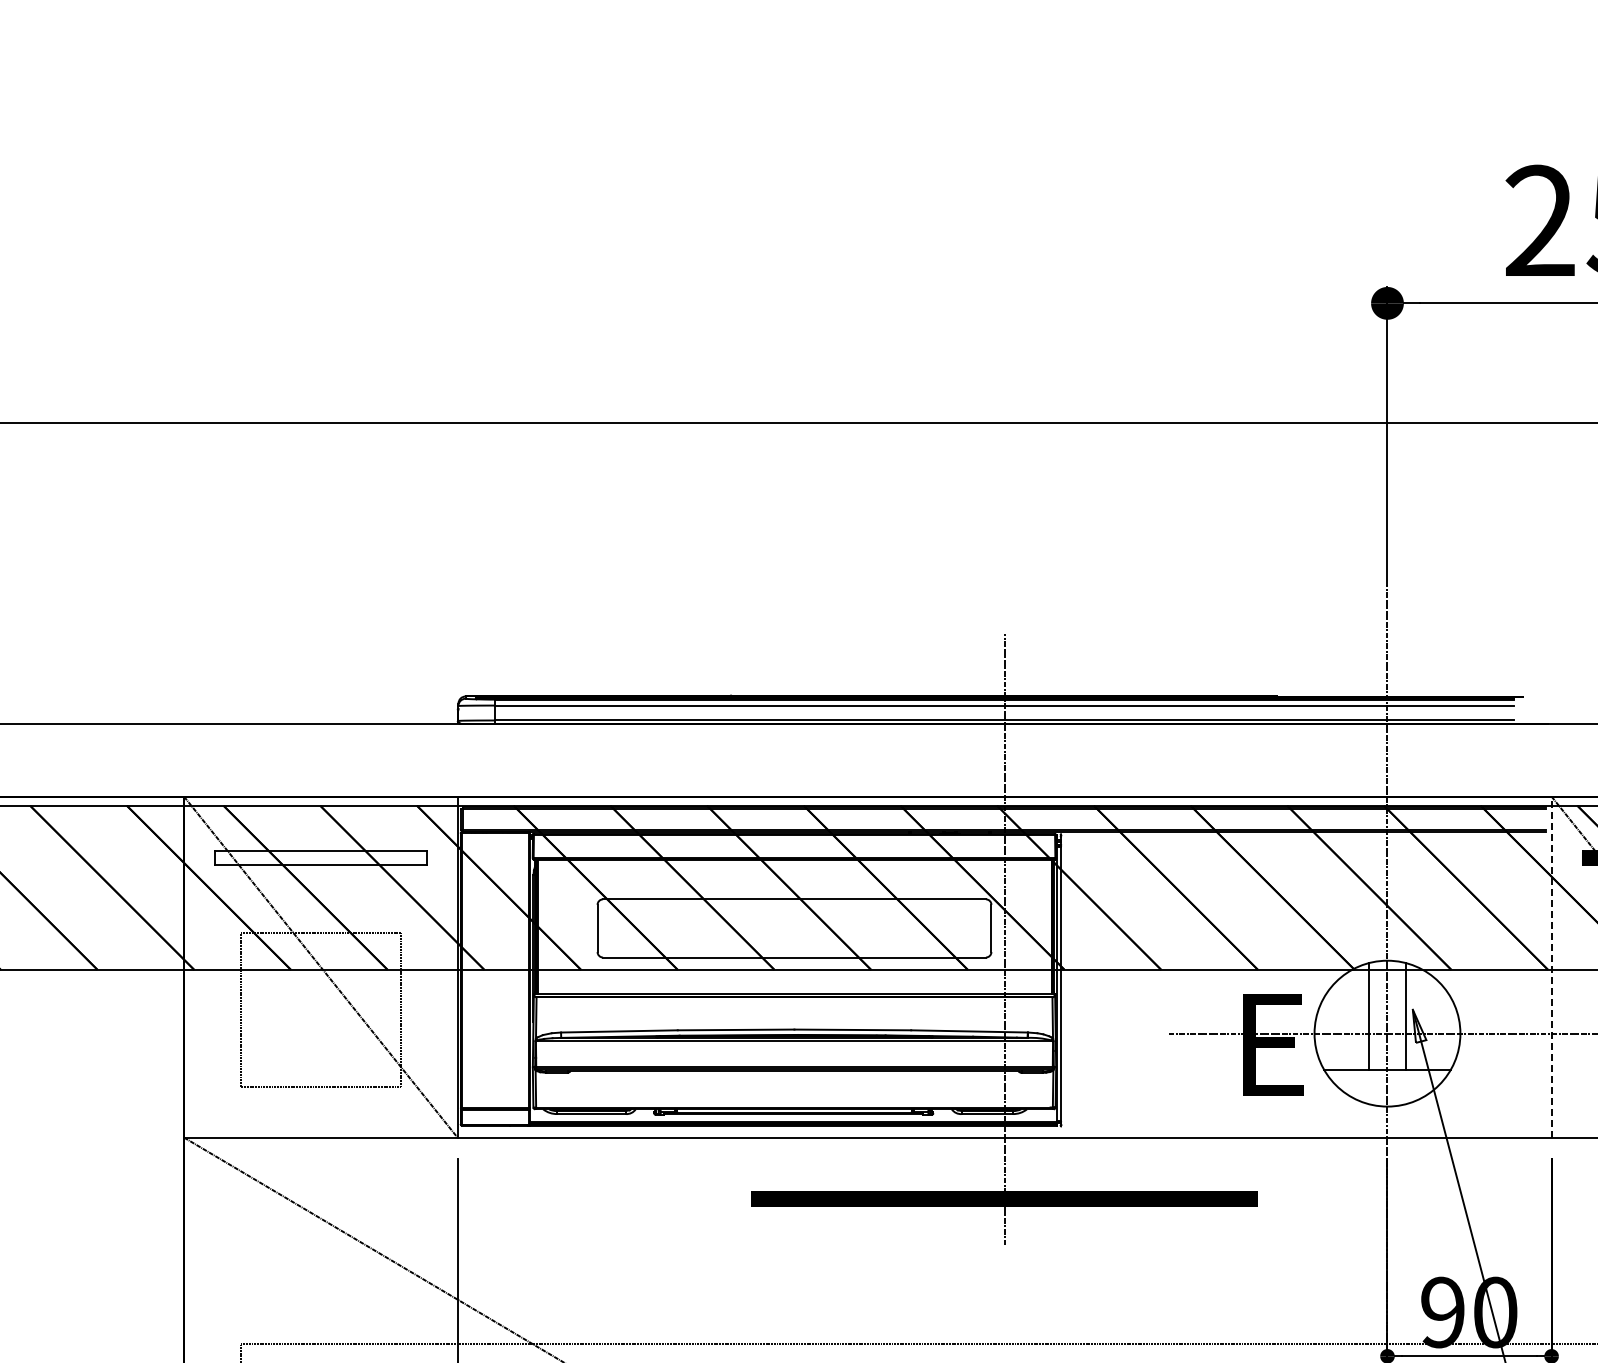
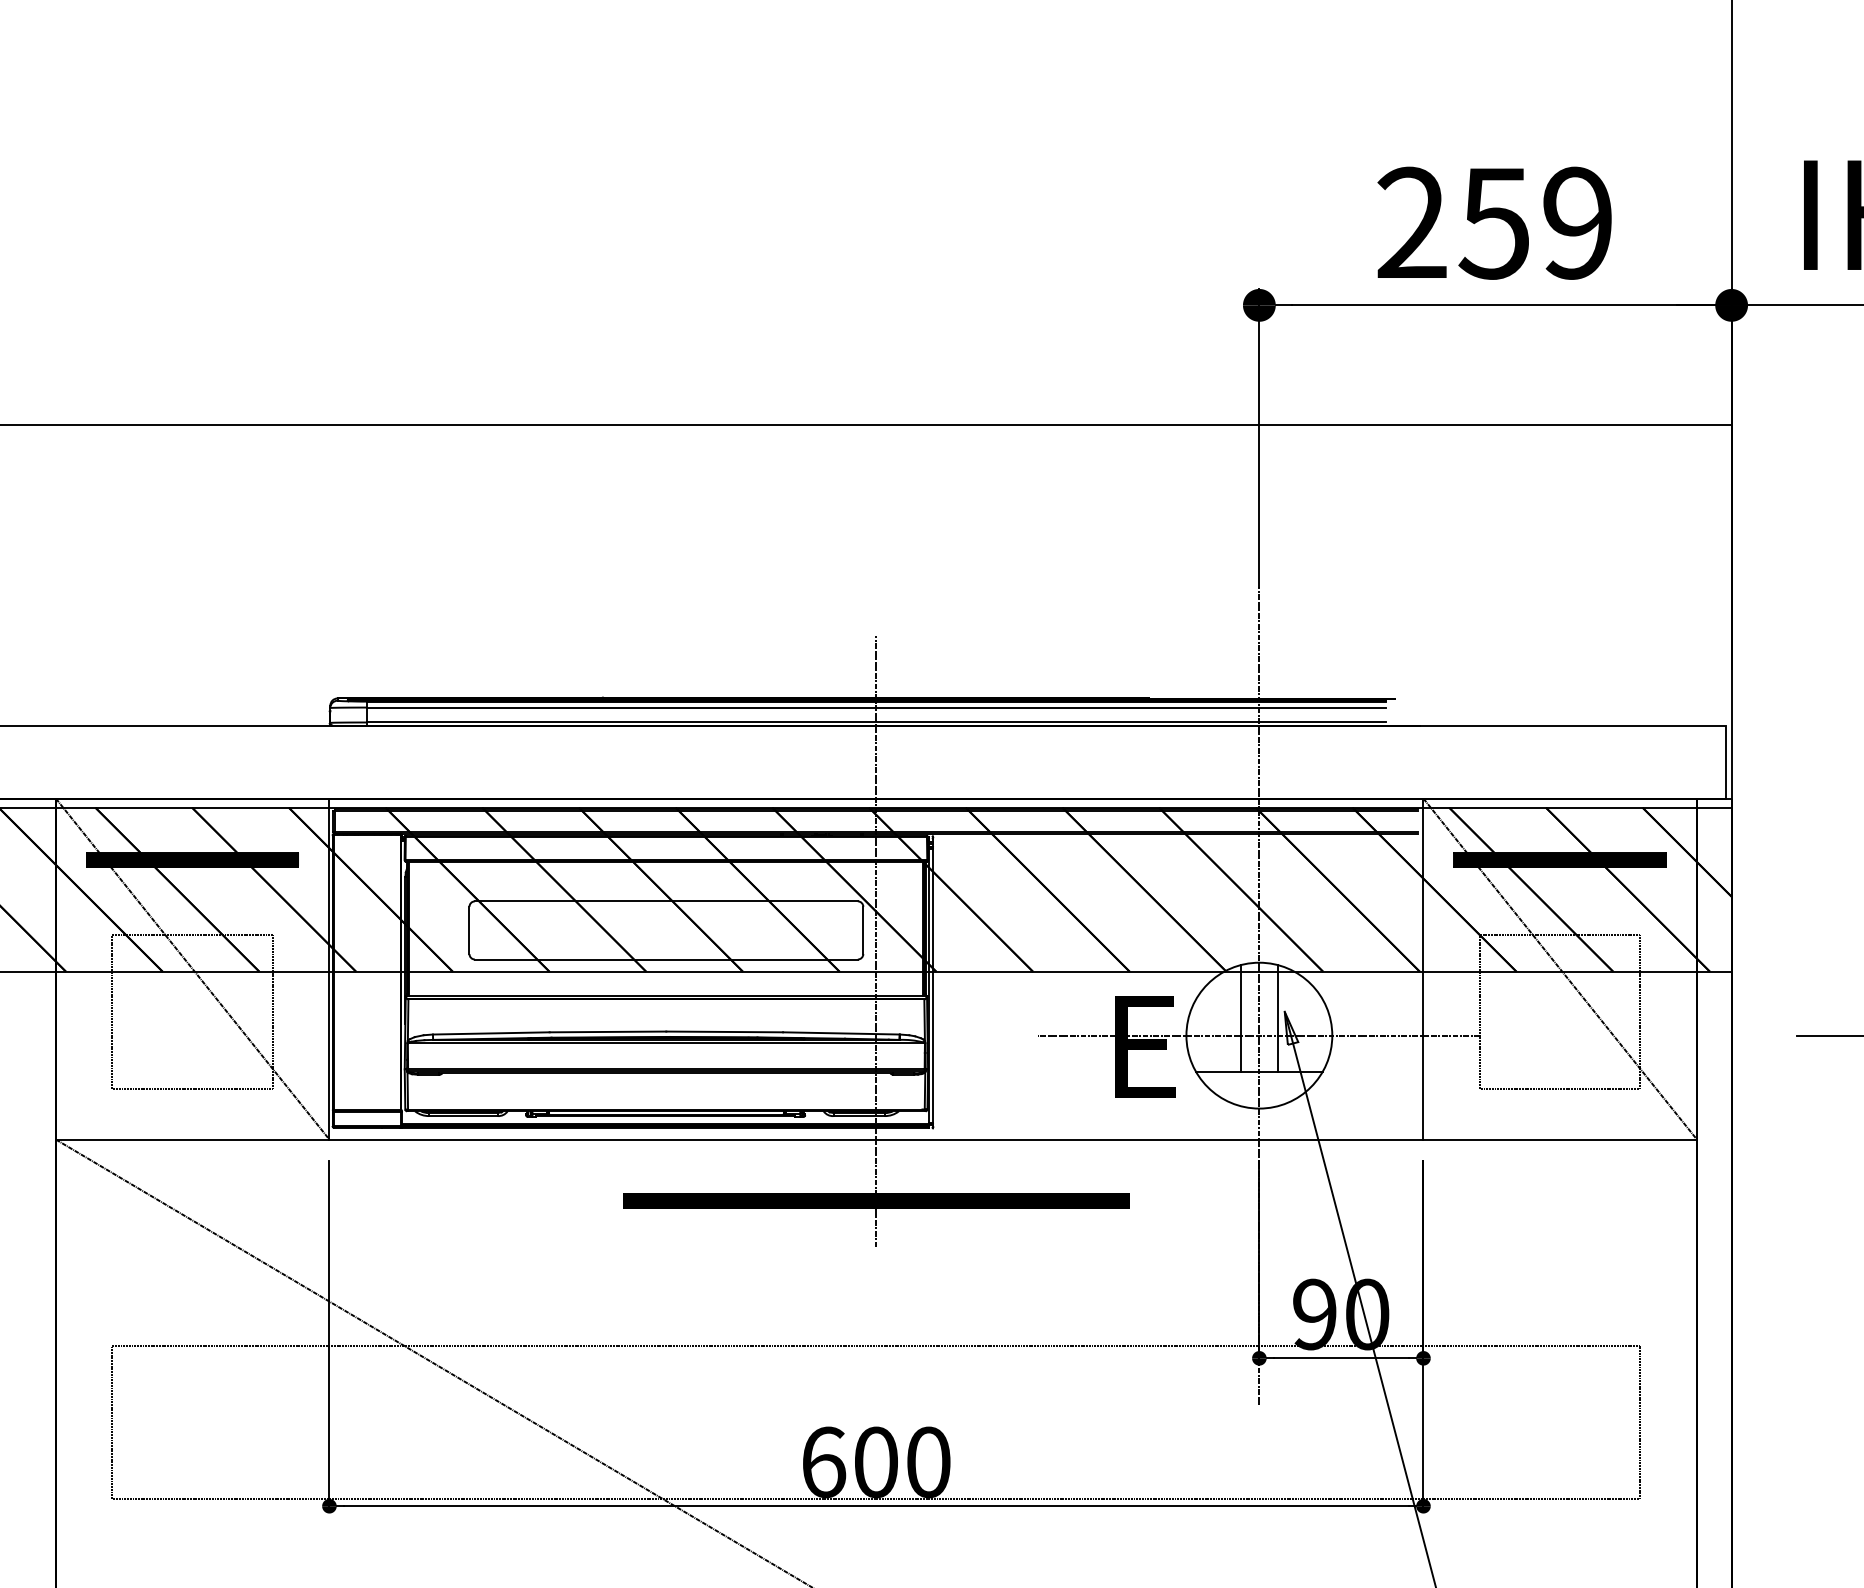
hatch: (320, 857) -> (192, 859), added
line: (1551, 966) -> (1423, 968), dashed -> solid

